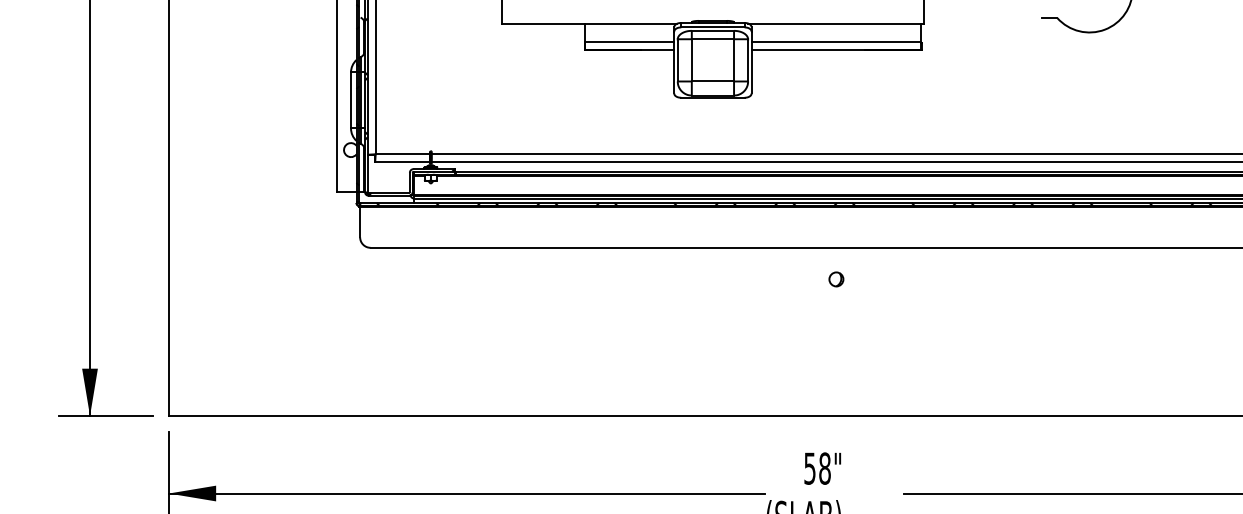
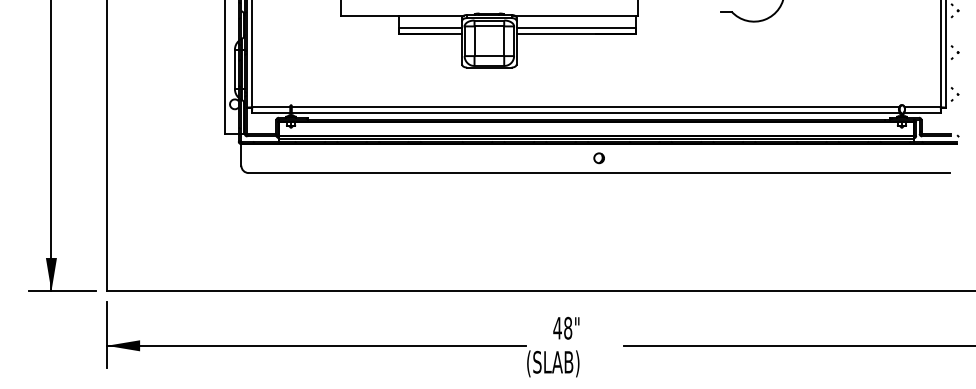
part: (835, 279) -> (598, 158), moved
text: (809, 468) -> (557, 328), 58" -> 48"

